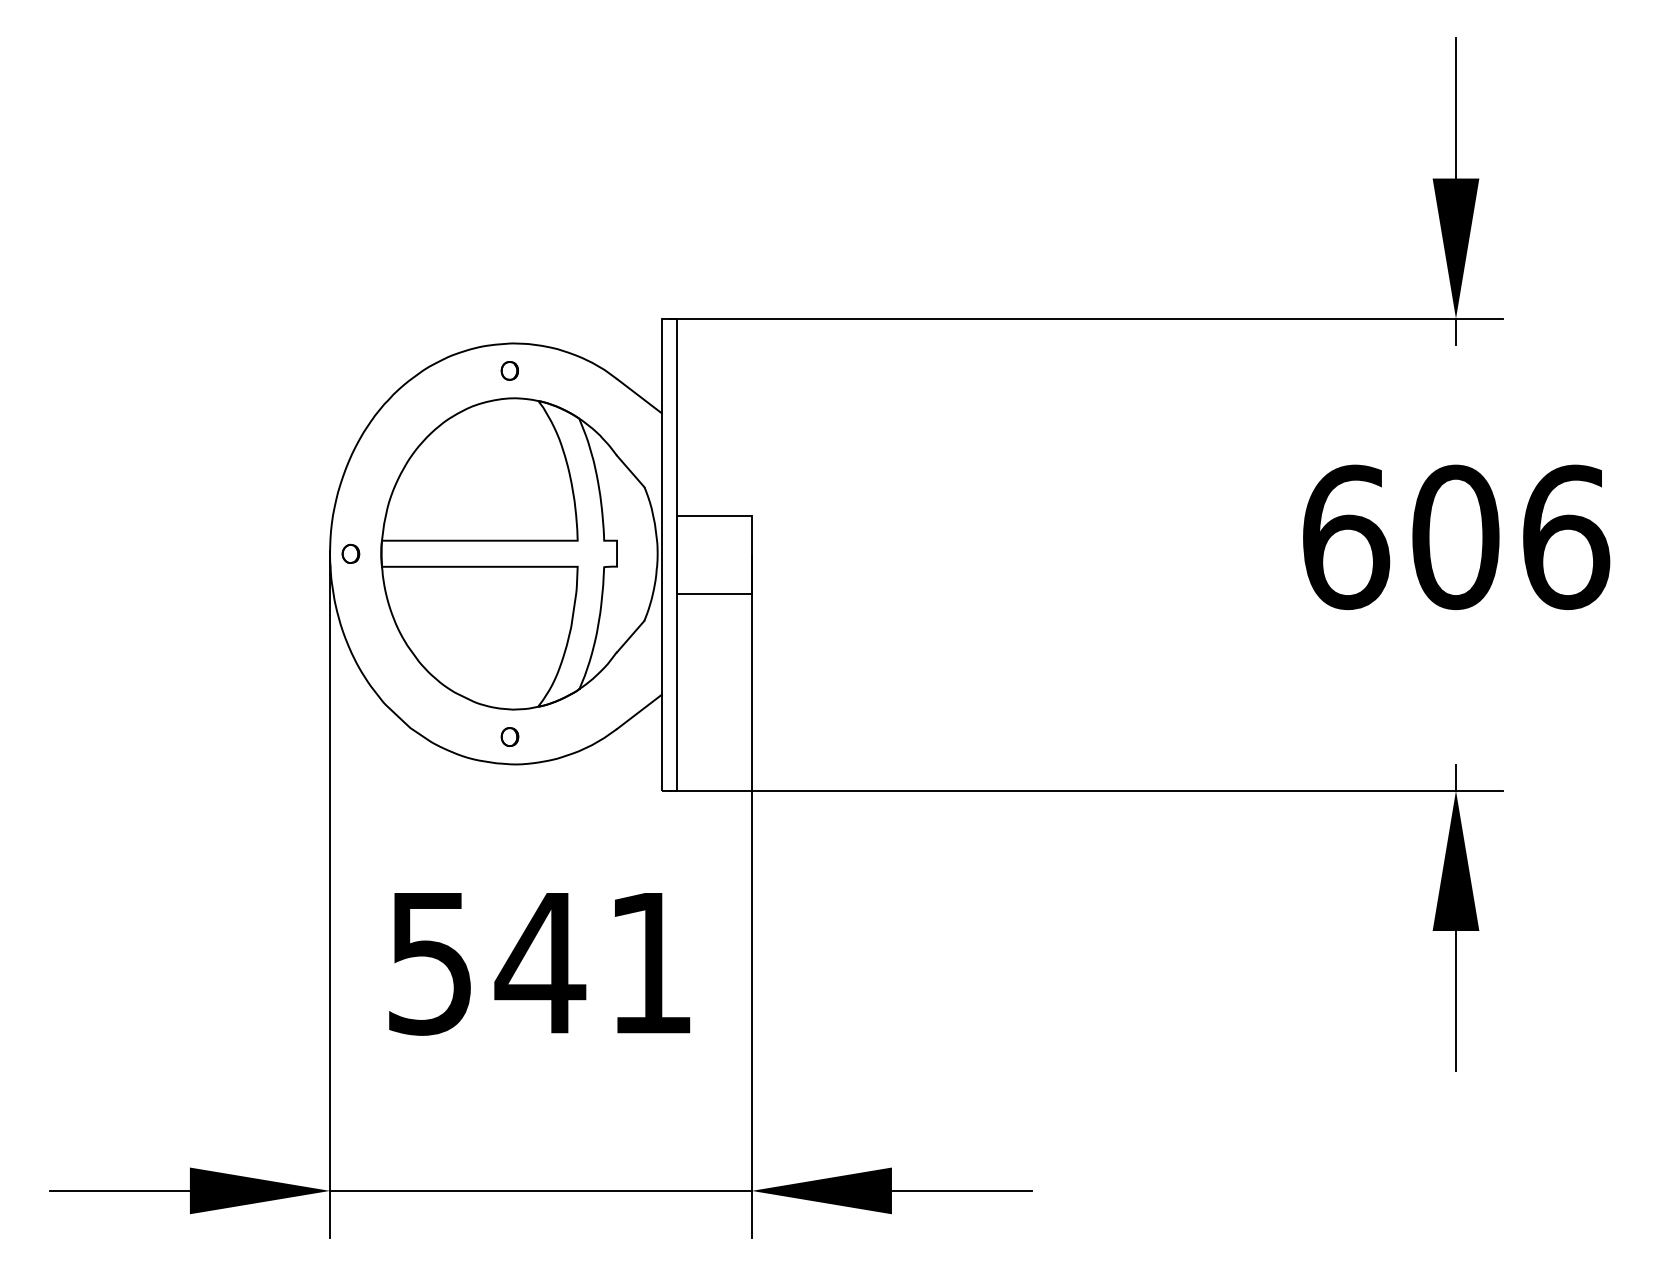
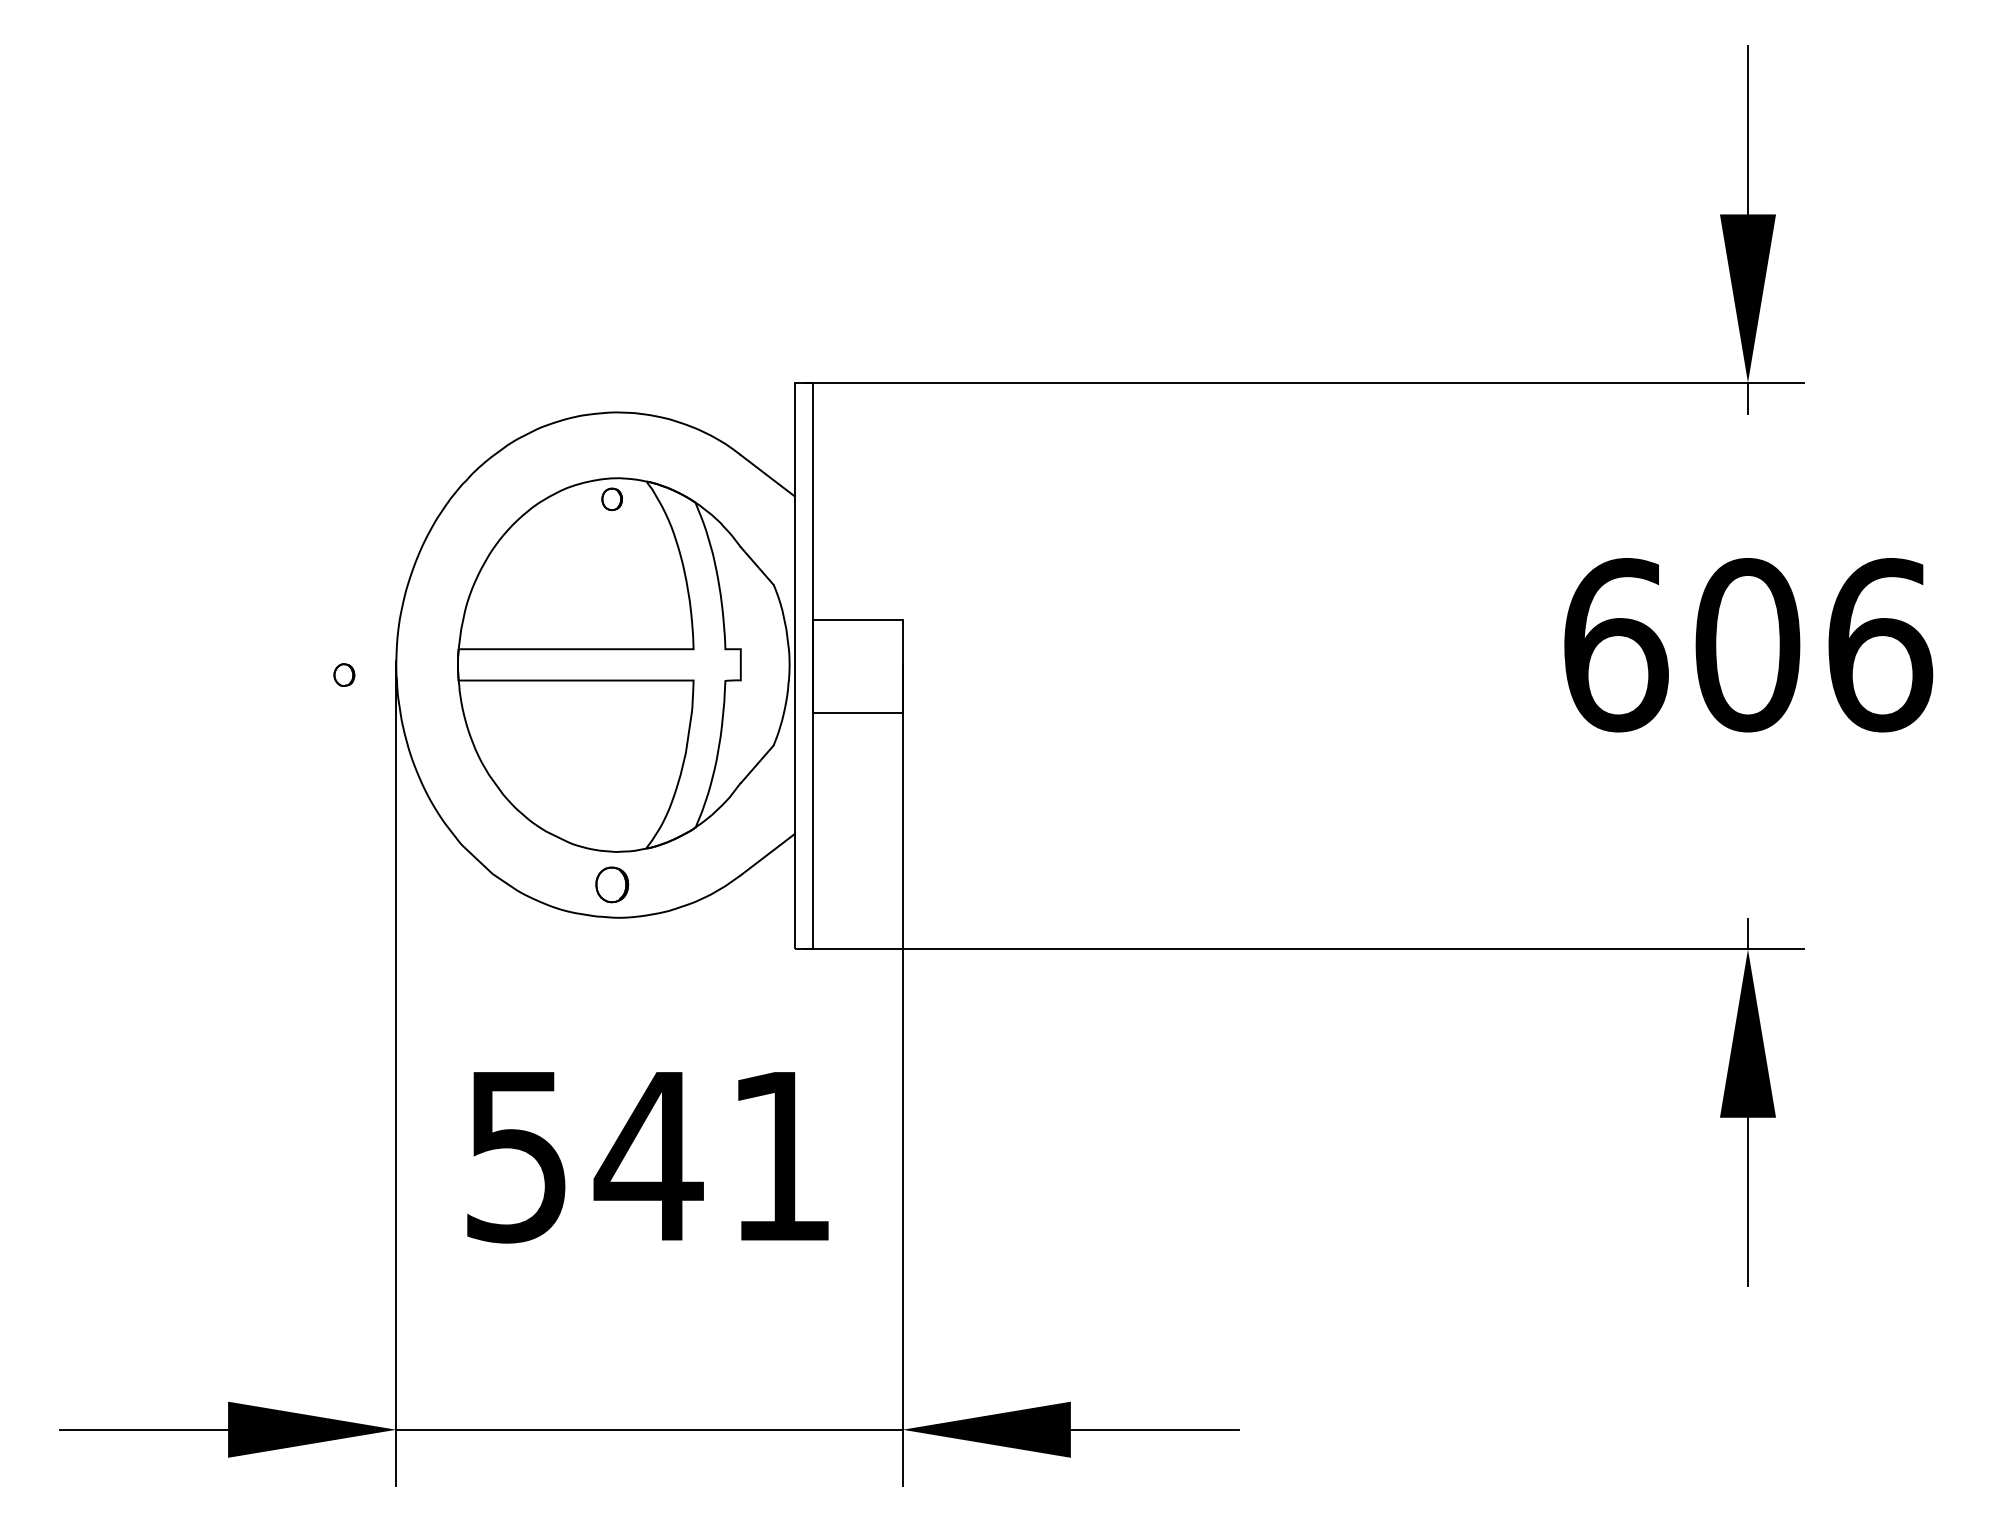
part: (509, 371) -> (611, 499), moved
part: (351, 553) -> (344, 674), moved
part: (510, 736) -> (612, 884), size x1.6

